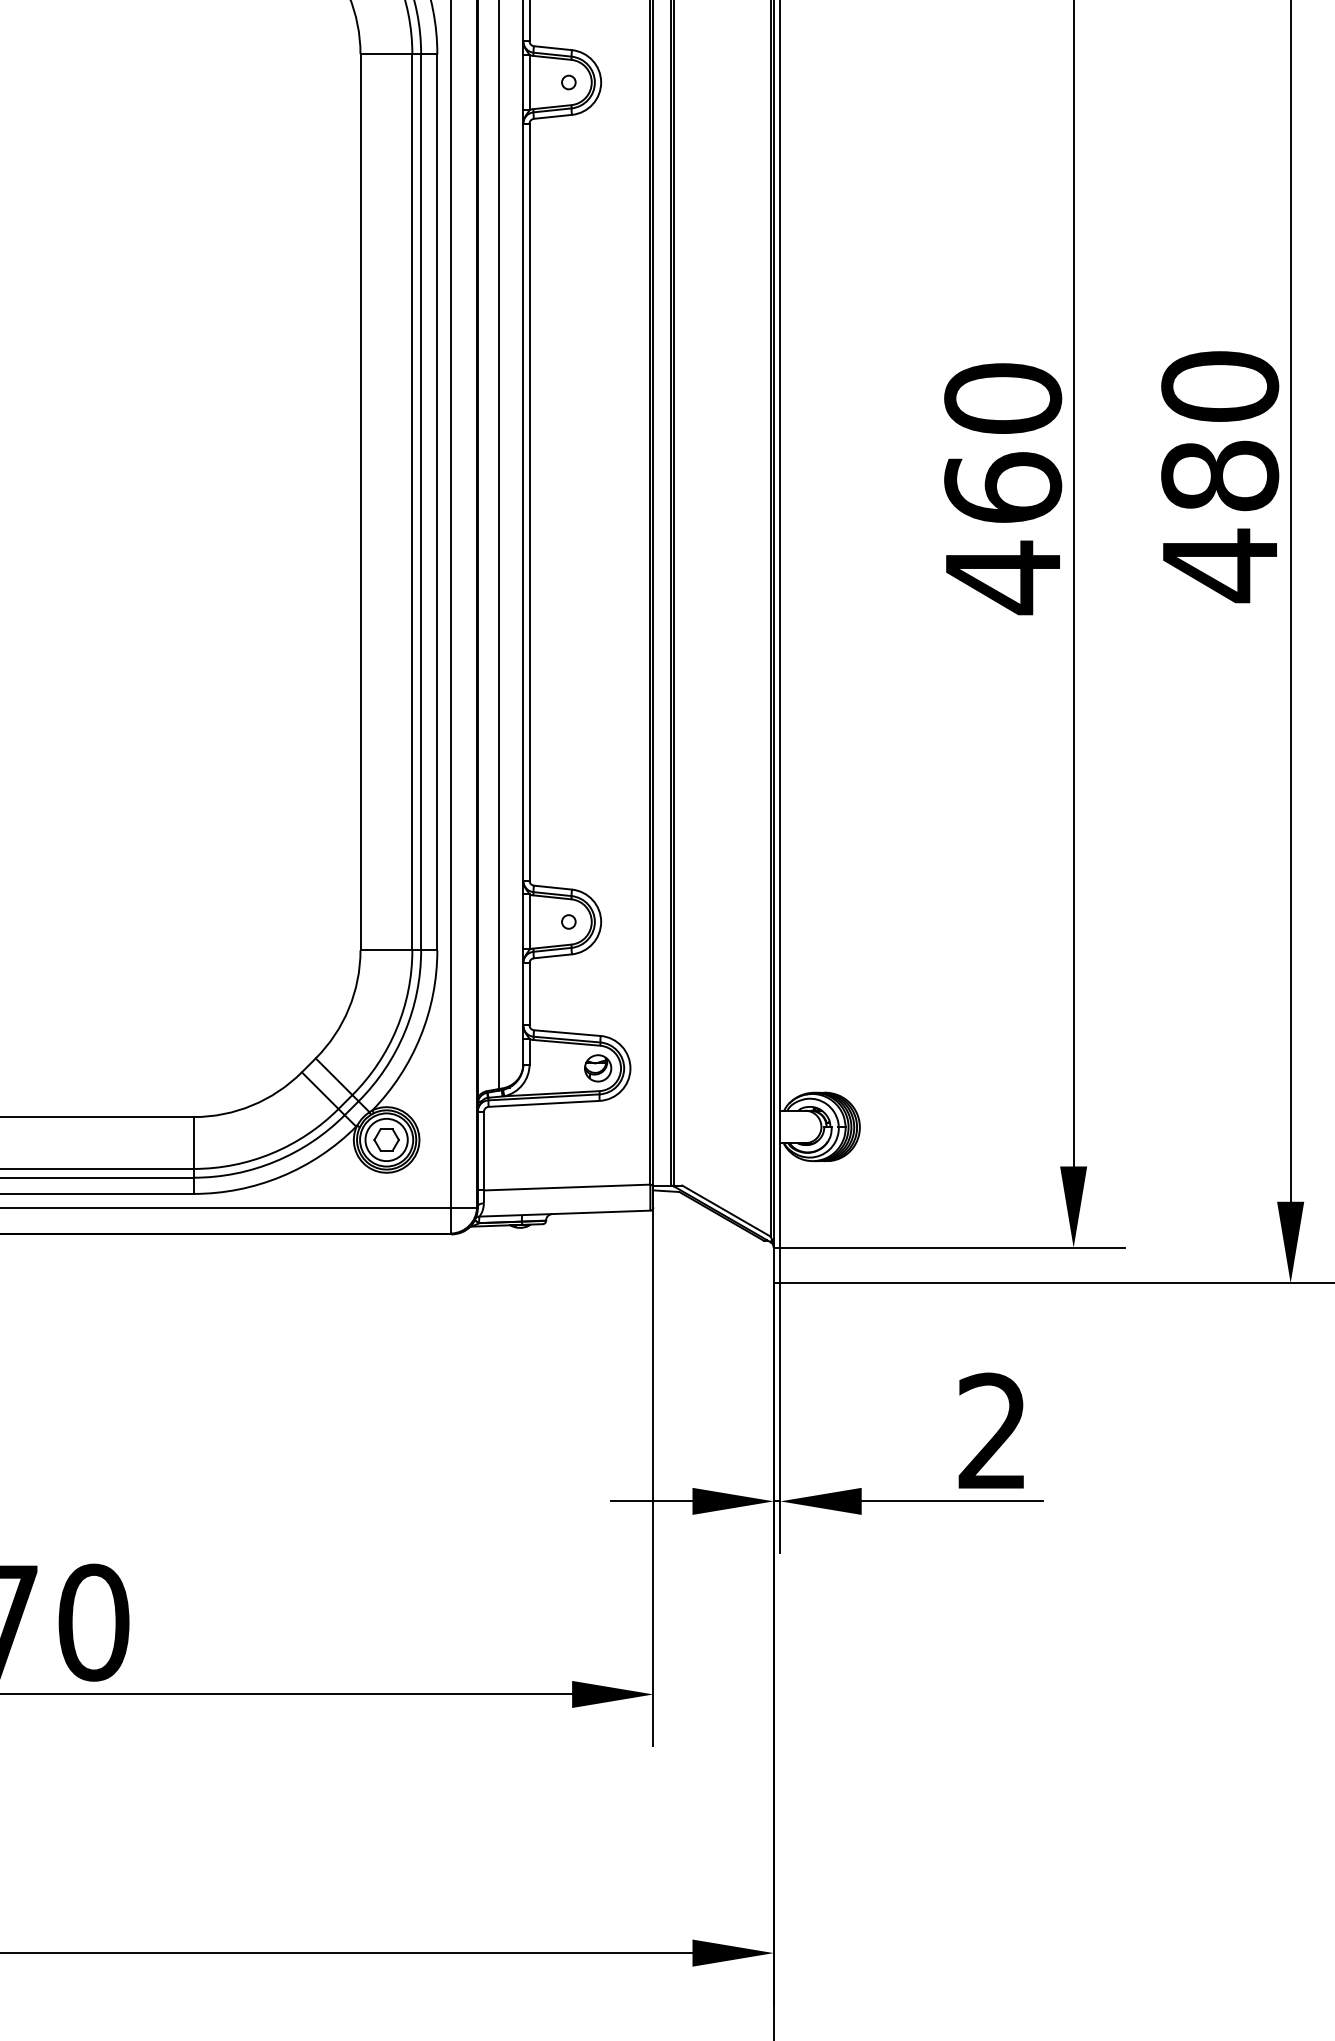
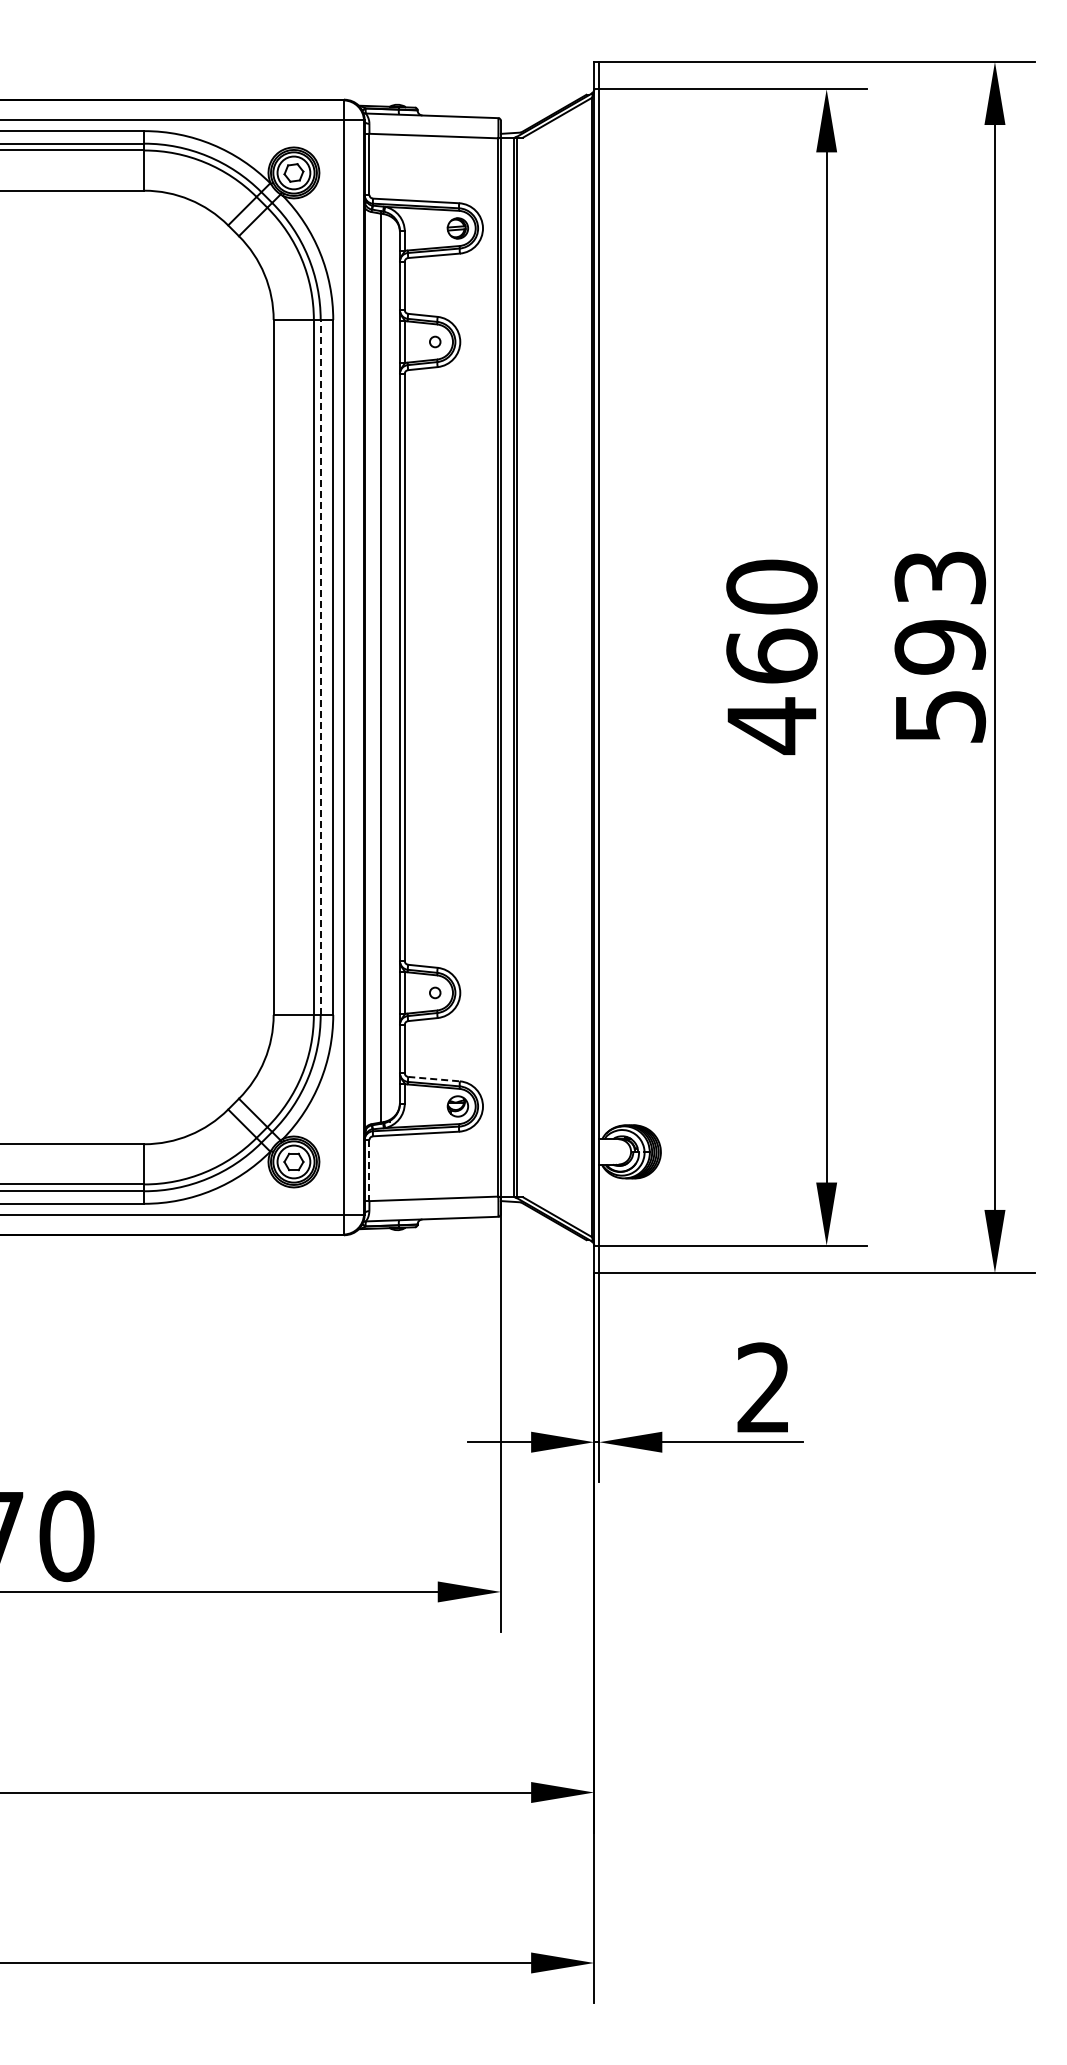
text: (1220, 476) -> (940, 647), 480 -> 593
line: (420, 500) -> (320, 666), solid -> dashed
line: (567, 1033) -> (434, 1079), solid -> dashed
line: (484, 1150) -> (369, 1170), solid -> dashed

